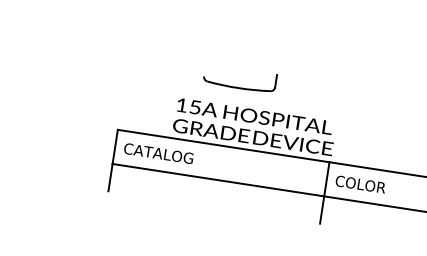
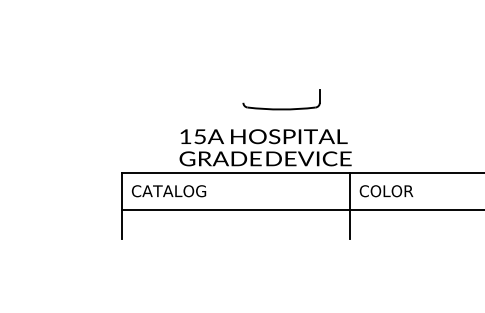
part: (238, 87) -> (281, 108), moved

